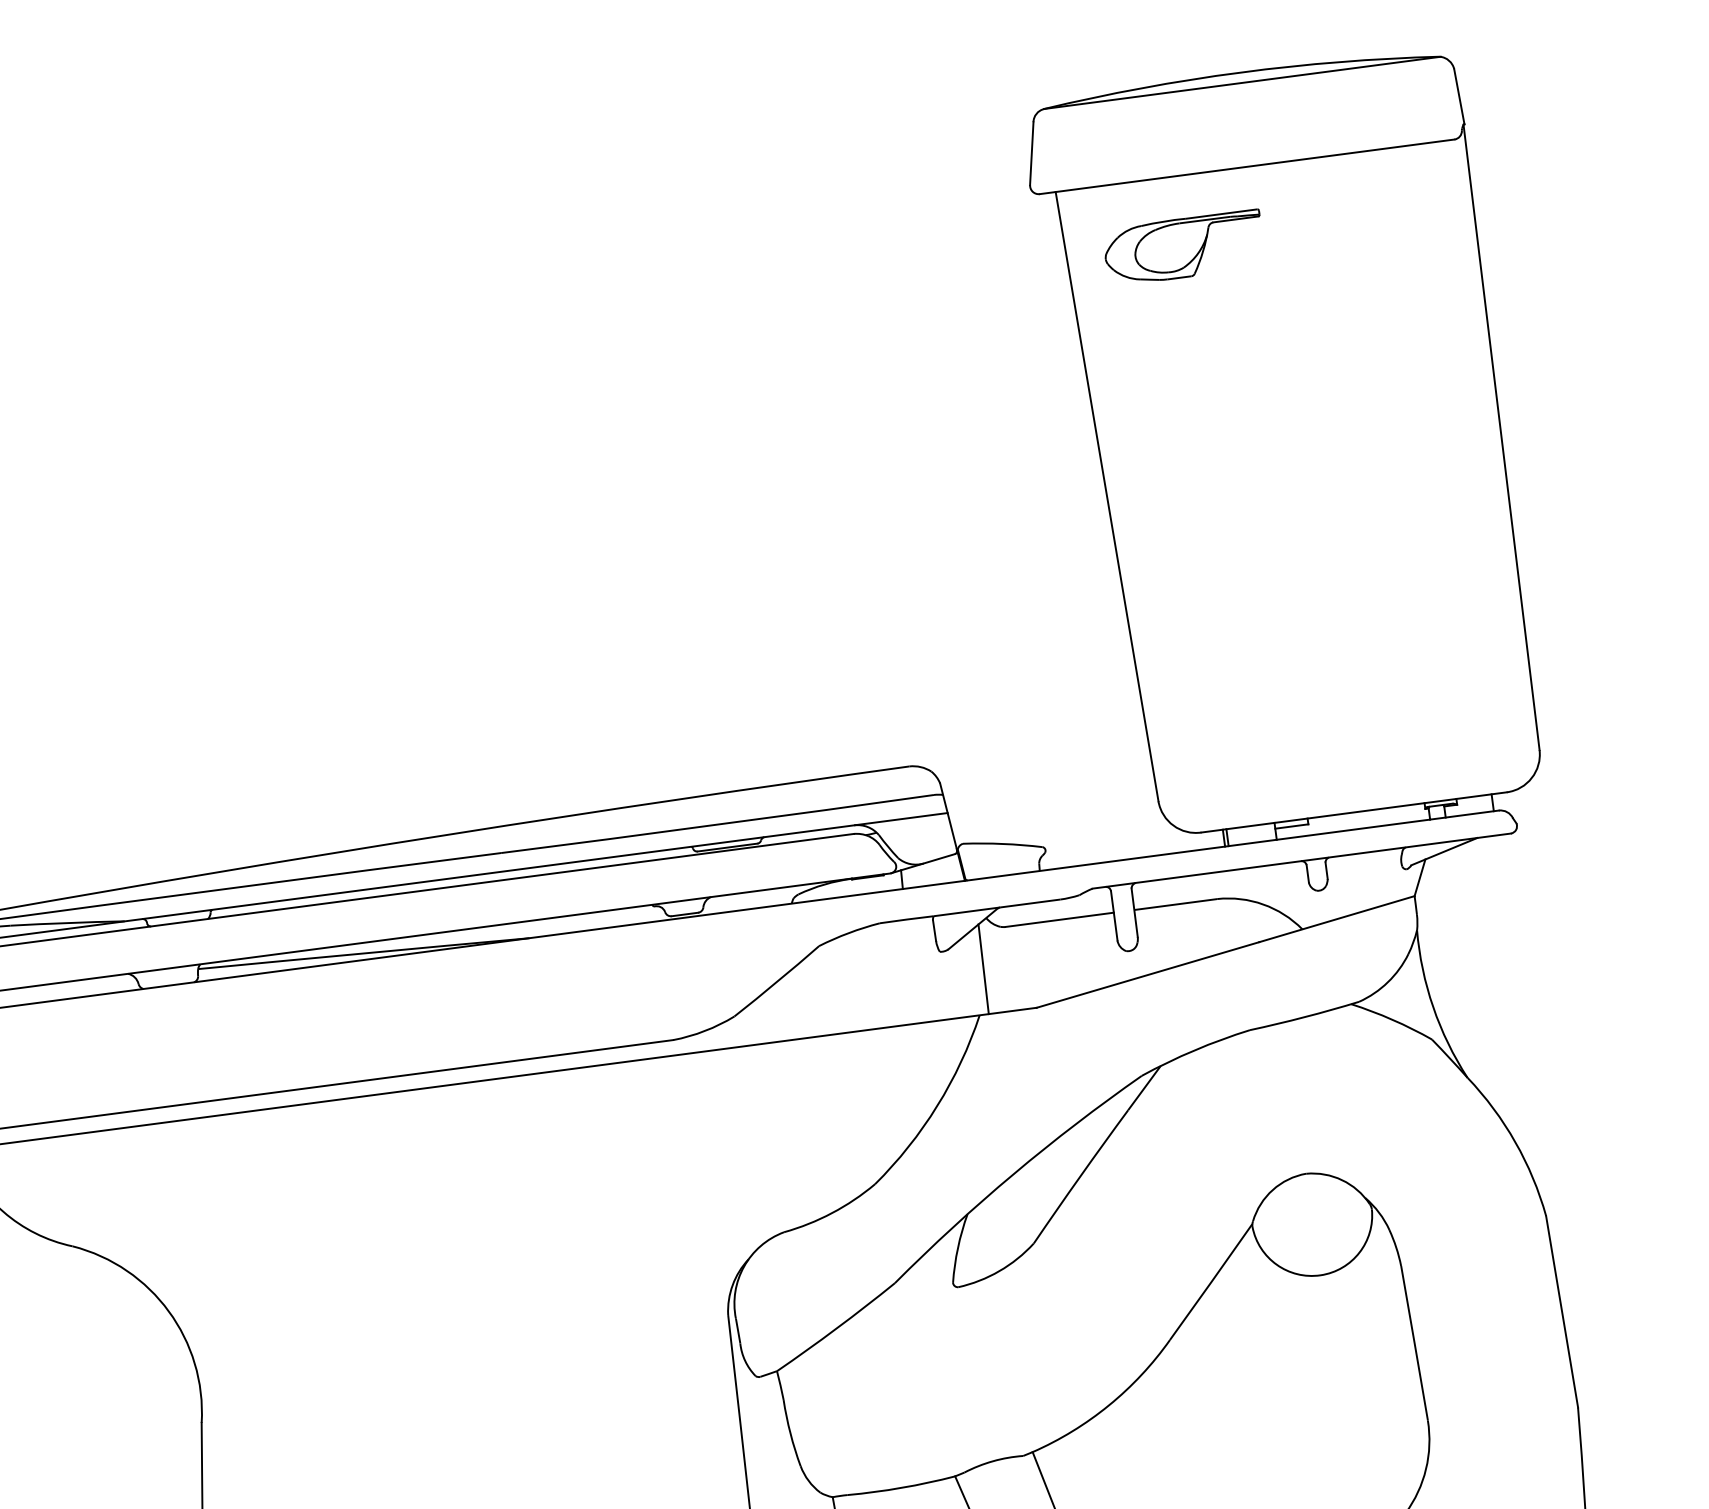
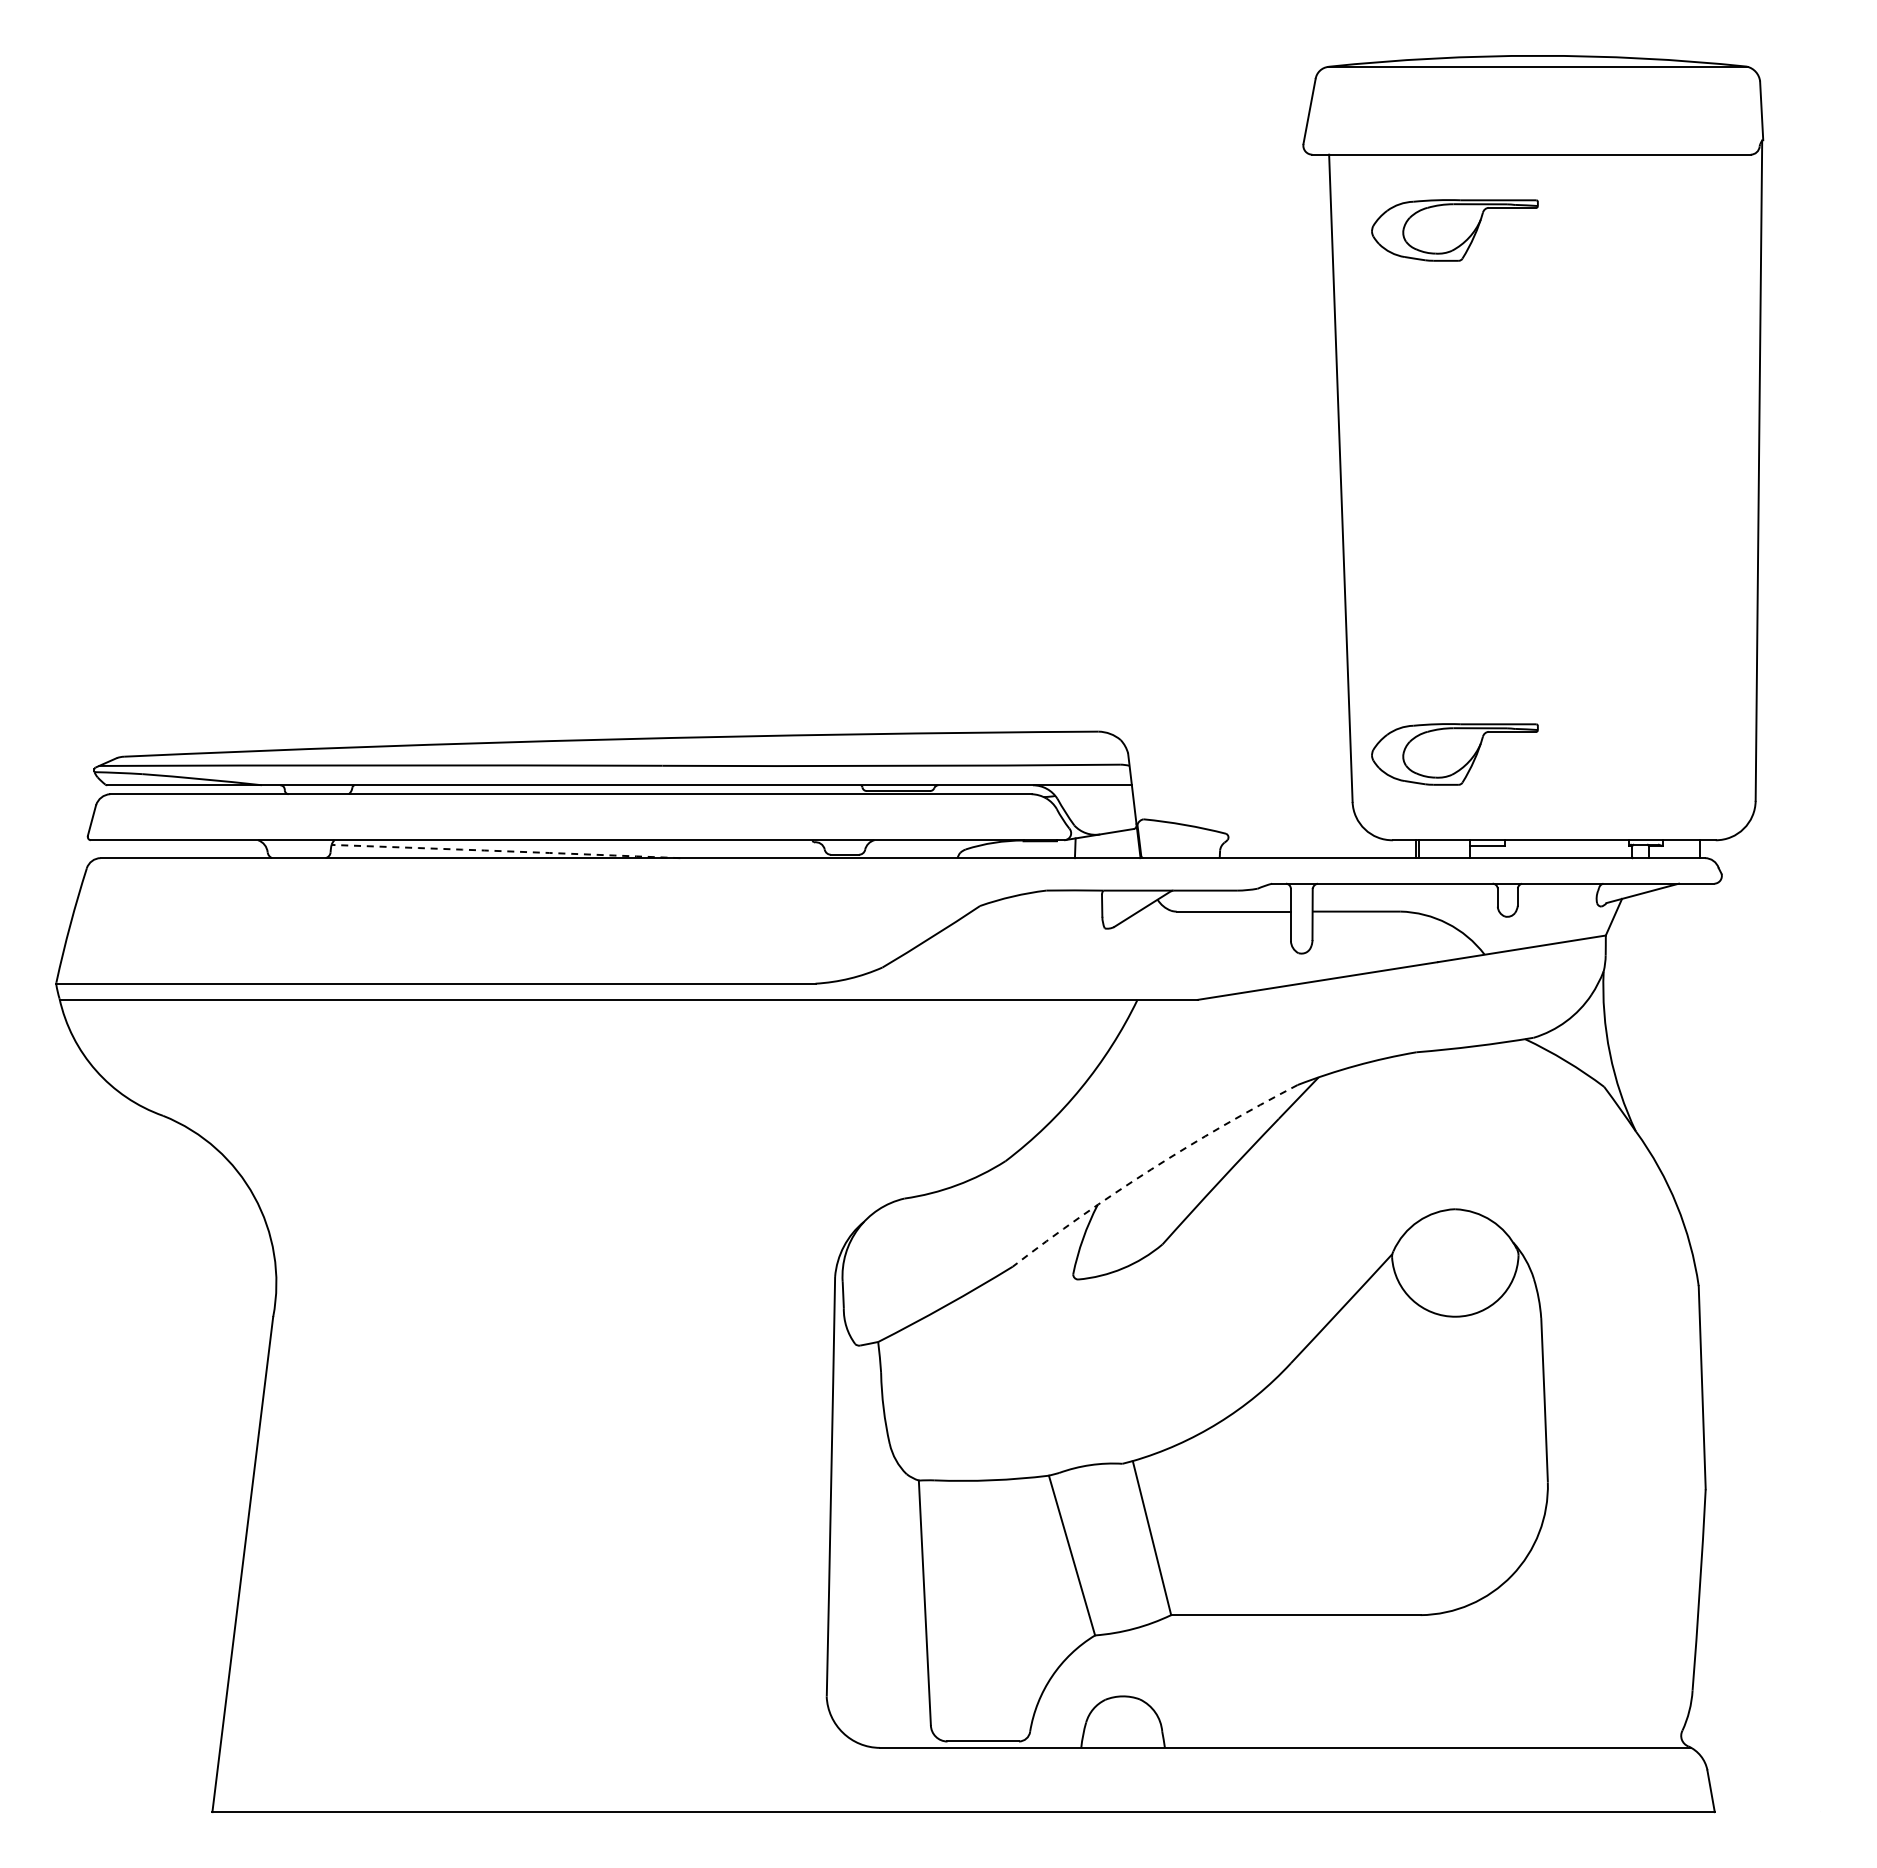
part: (1248, 743) -> (1454, 754), added
arc: (363, 953) -> (505, 851), solid -> dashed
line: (983, 969) -> (1147, 952), removed
arc: (1014, 1173) -> (1151, 1169), solid -> dashed

